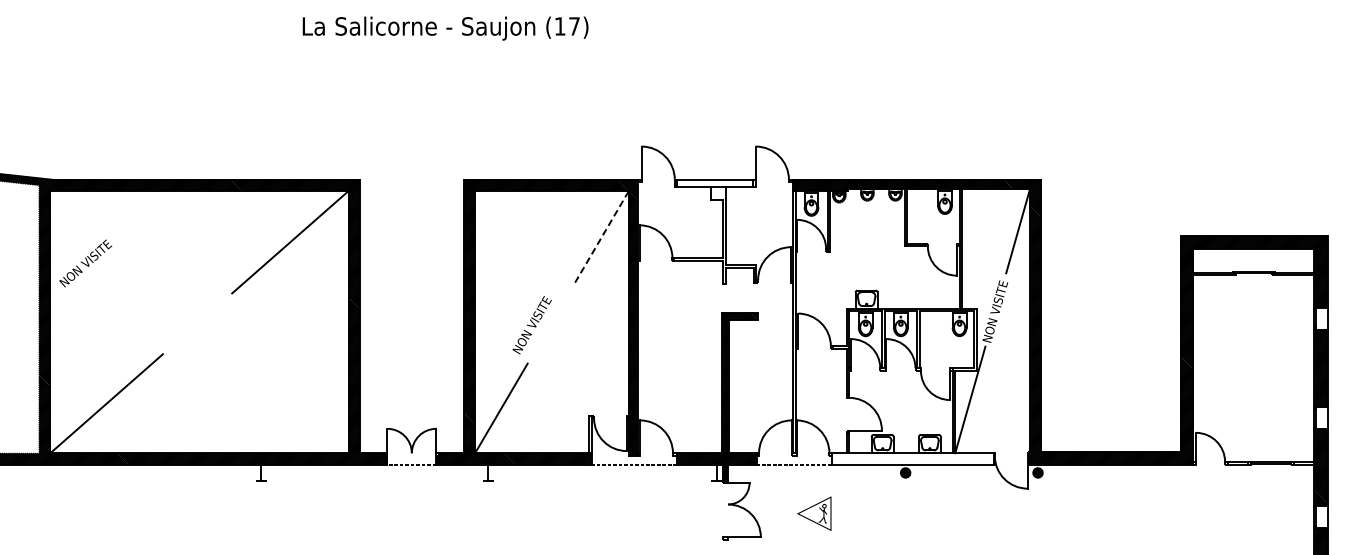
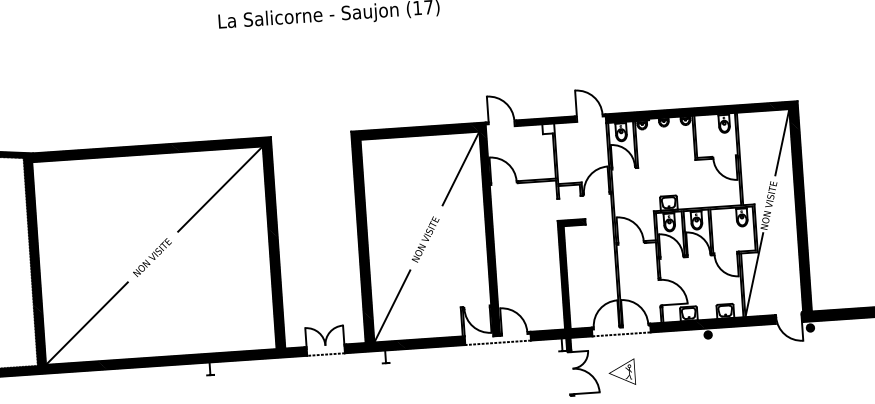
hatch: (715, 183) -> (545, 121), added
line: (602, 236) -> (461, 168), dashed -> solid
text: (85, 263) -> (152, 257), moved
text: (531, 325) -> (425, 239), moved
hatch: (912, 458) -> (712, 323), added
part: (814, 513) -> (622, 372), moved

